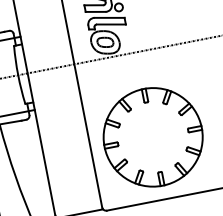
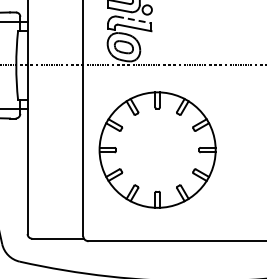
line: (109, 17) -> (134, 19), solid -> dashed
part: (152, 136) -> (157, 149), moved

